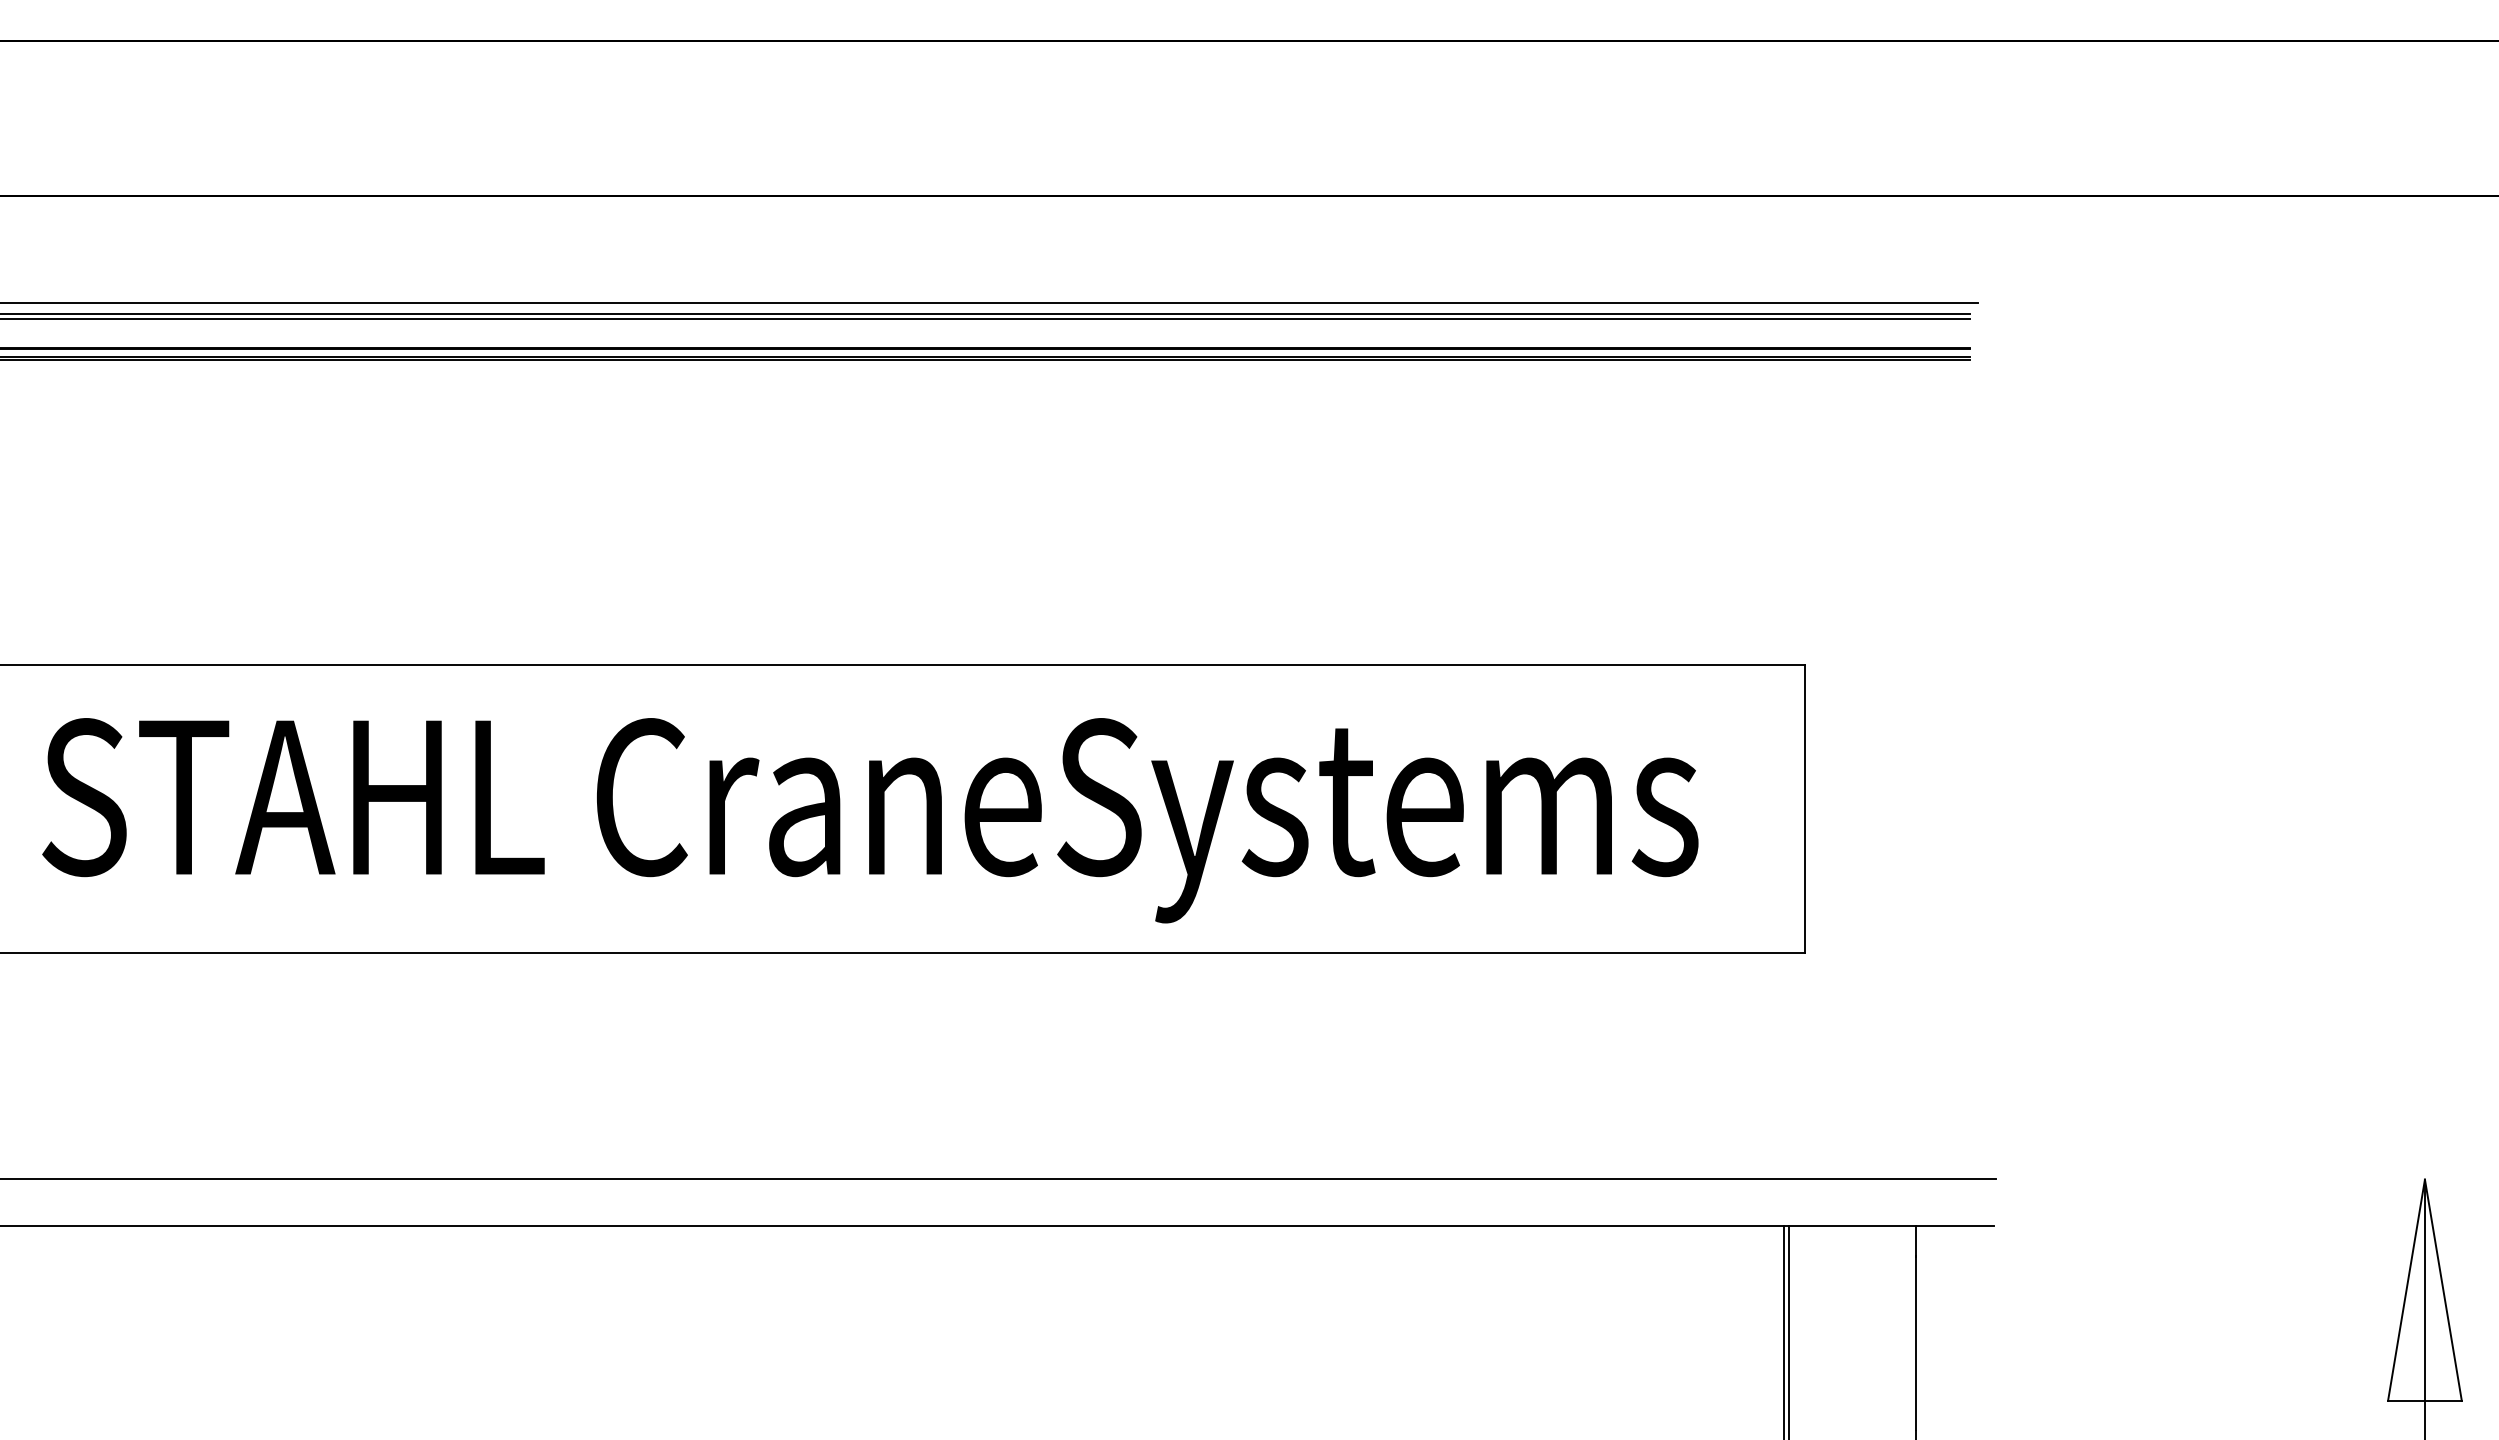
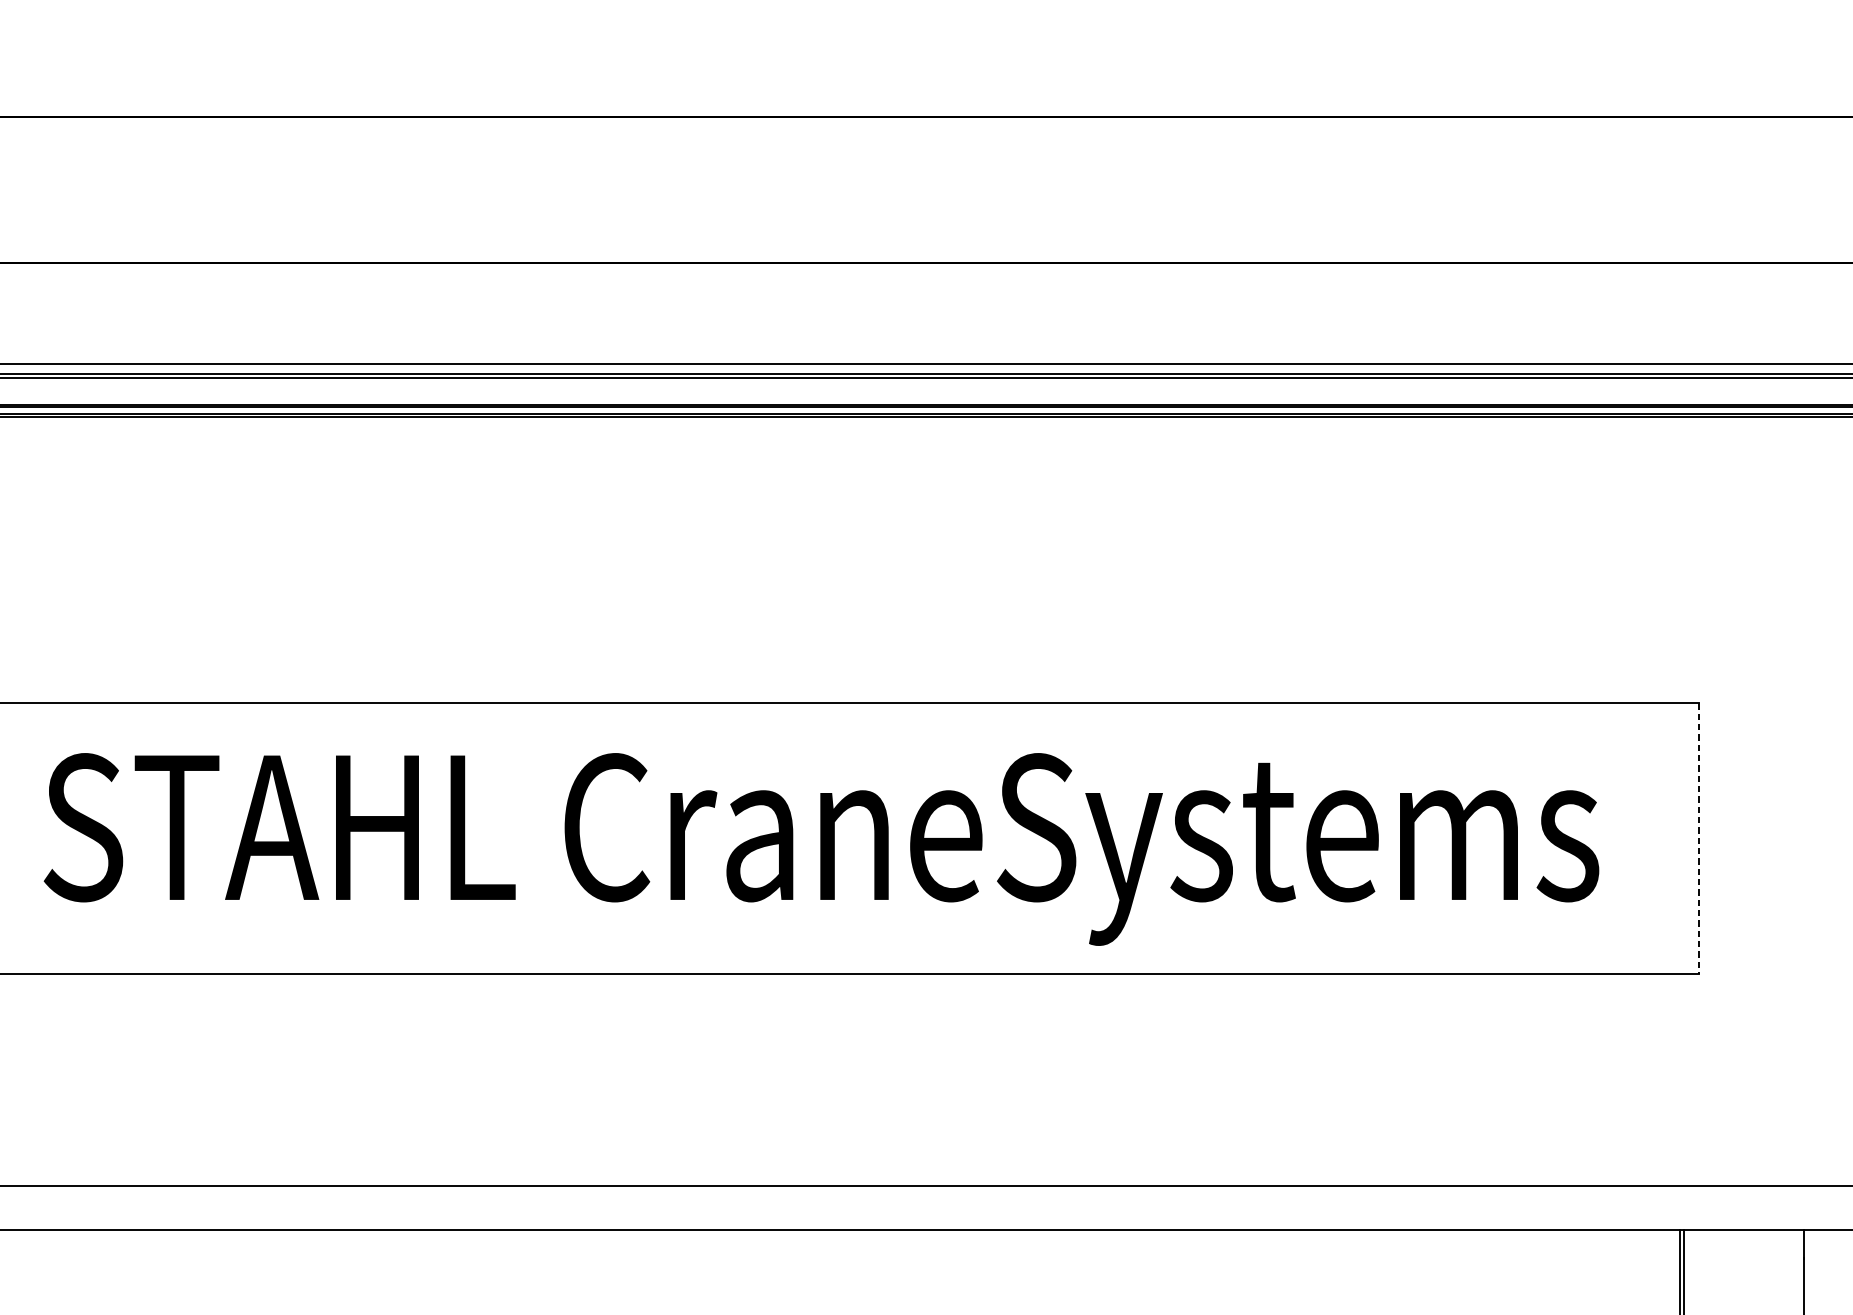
line: (1805, 809) -> (1699, 838), solid -> dashed

